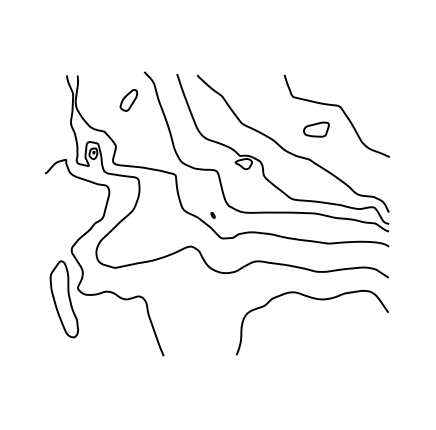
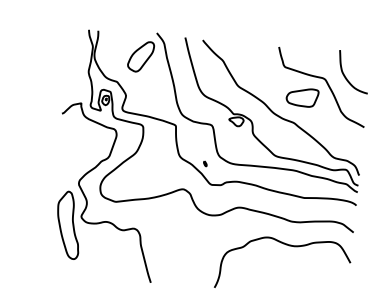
part: (128, 100) -> (140, 56), size x1.67
curve: (364, 102) -> (346, 77), added
part: (316, 129) -> (302, 97), size x1.43

